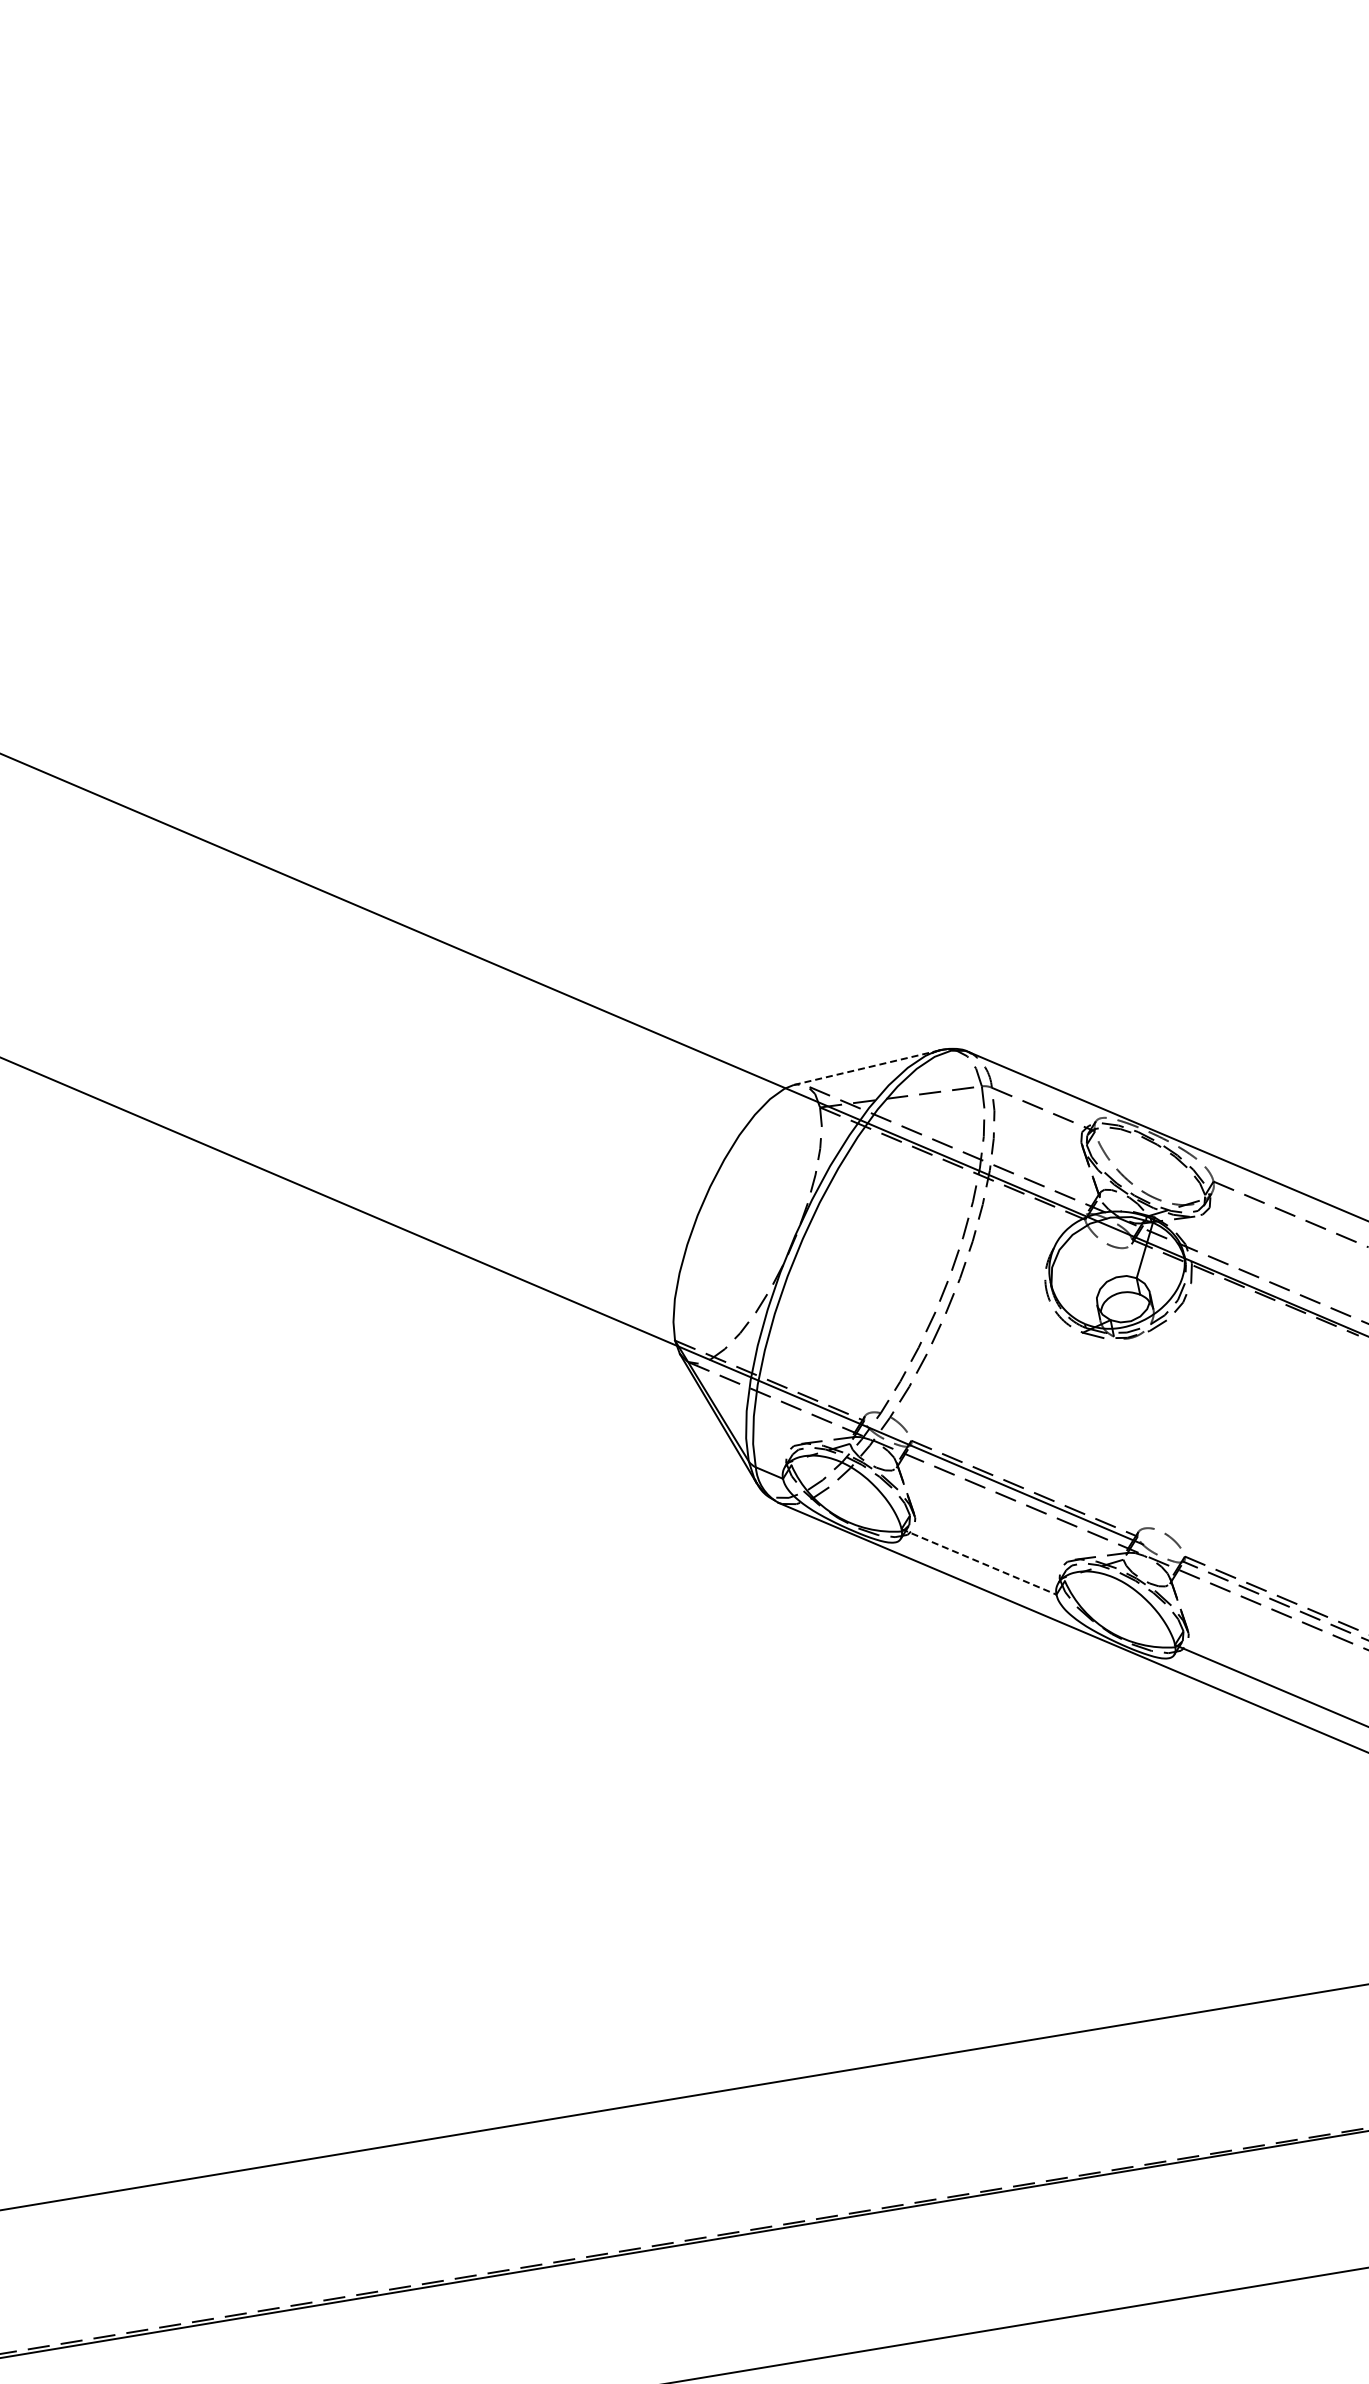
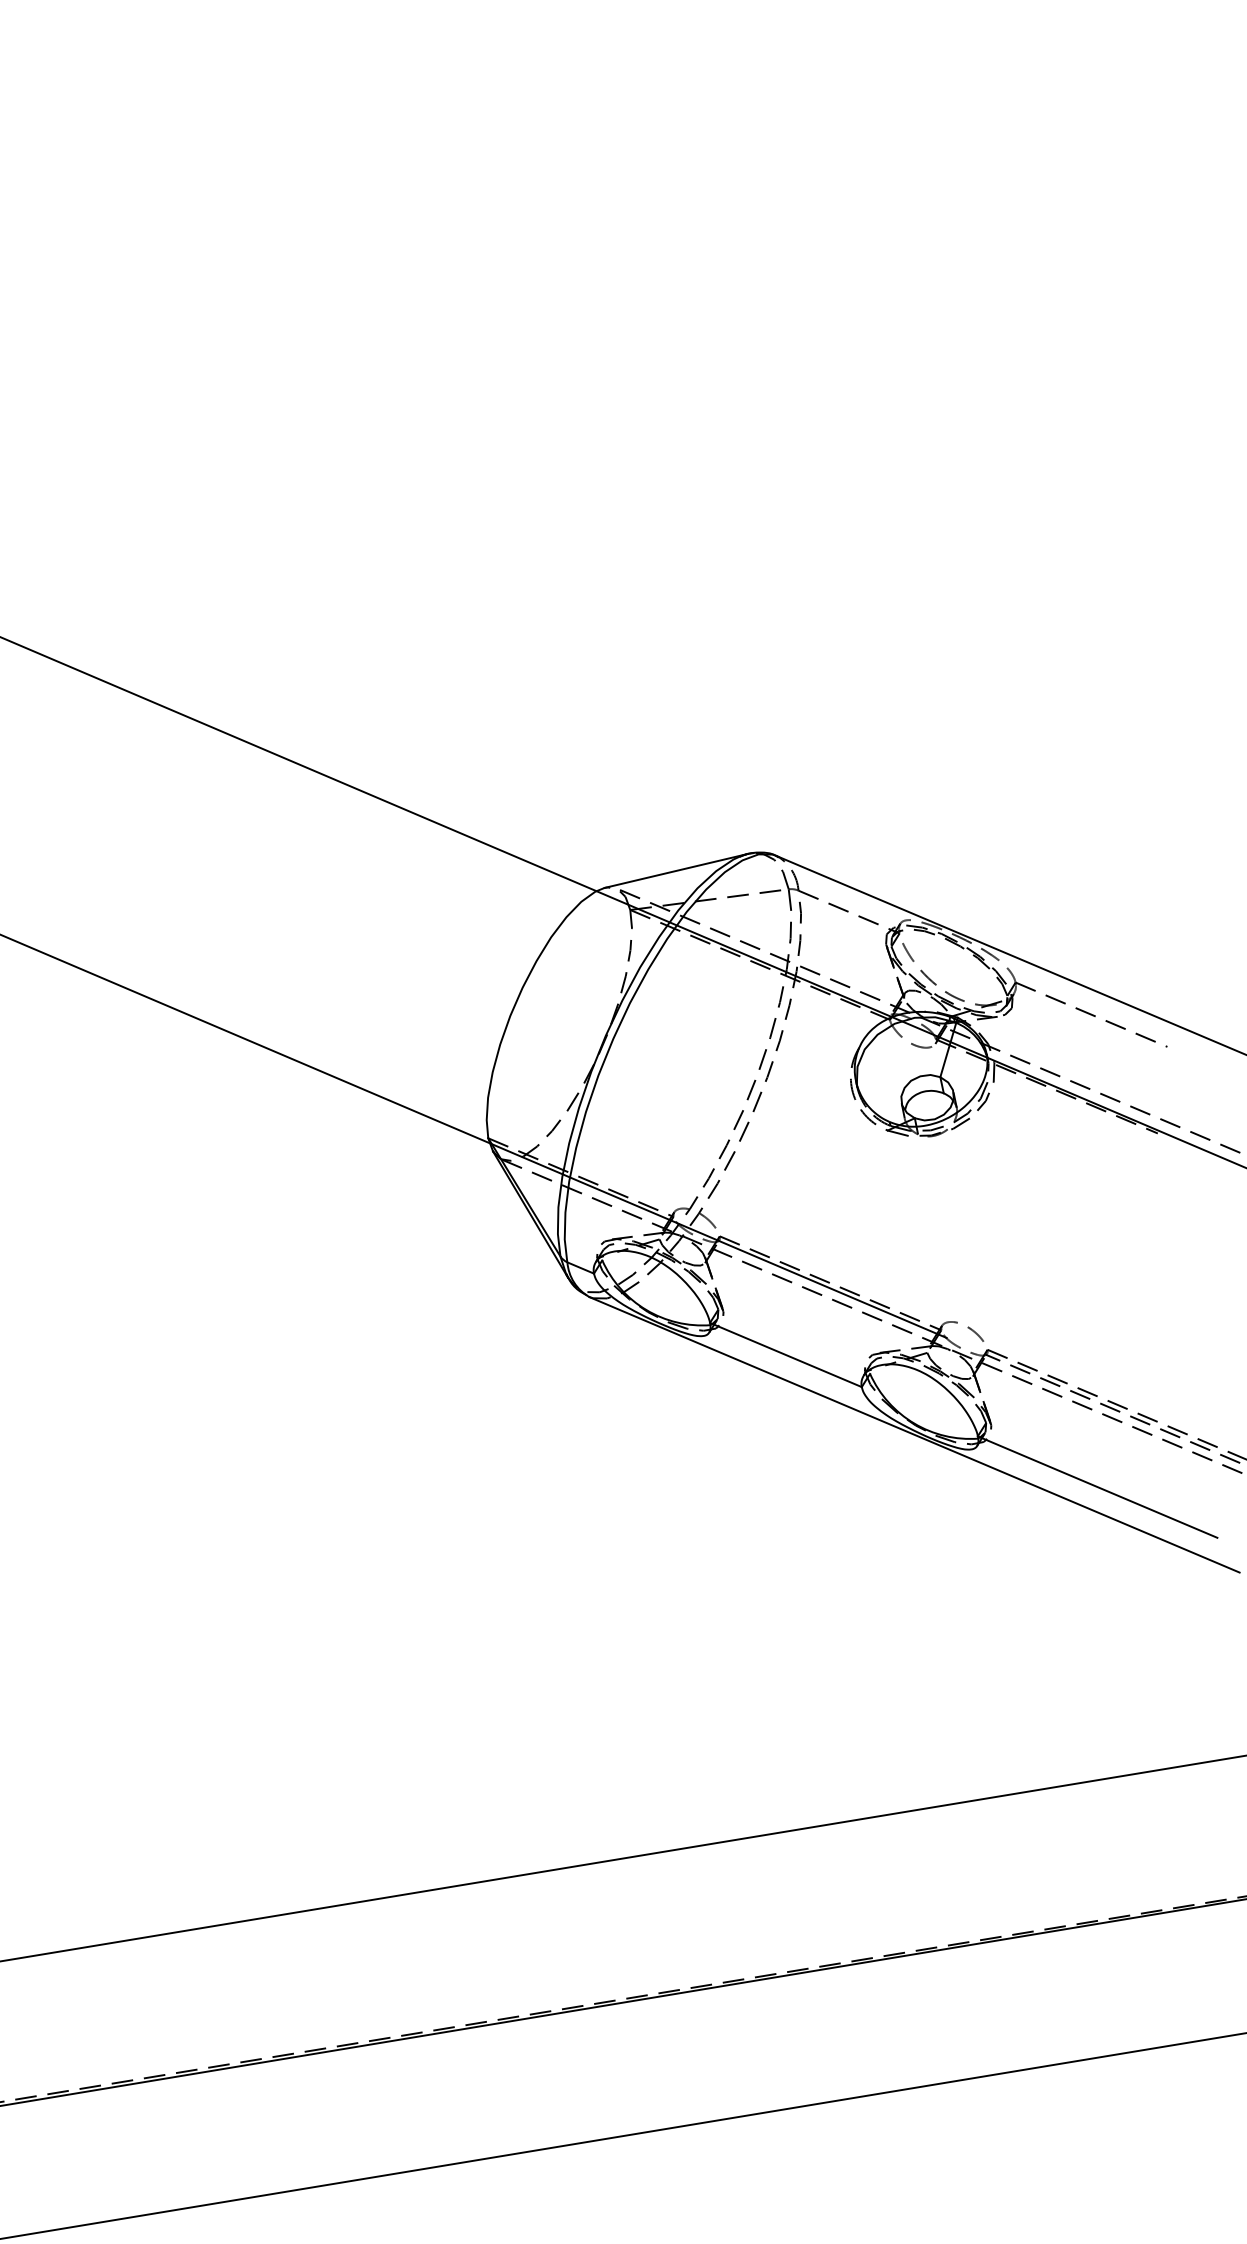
line: (866, 1067) -> (675, 870), dashed -> solid
line: (979, 1562) -> (786, 1355), dashed -> solid

